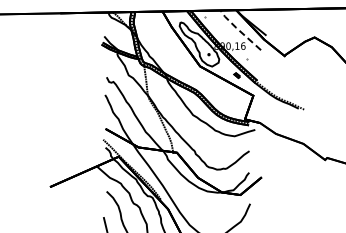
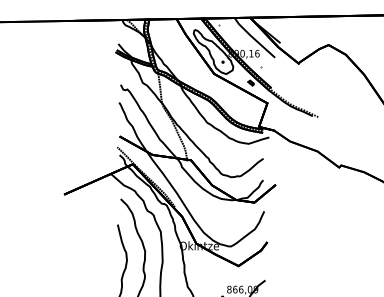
line: (239, 30) -> (253, 38), dashed -> solid

